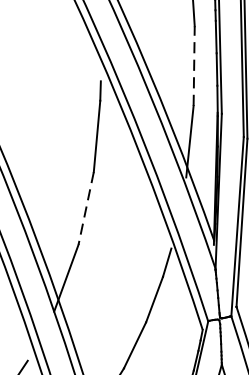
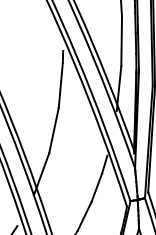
line: (193, 66) -> (121, 41), dashed -> solid
line: (85, 209) -> (53, 131), dashed -> solid

